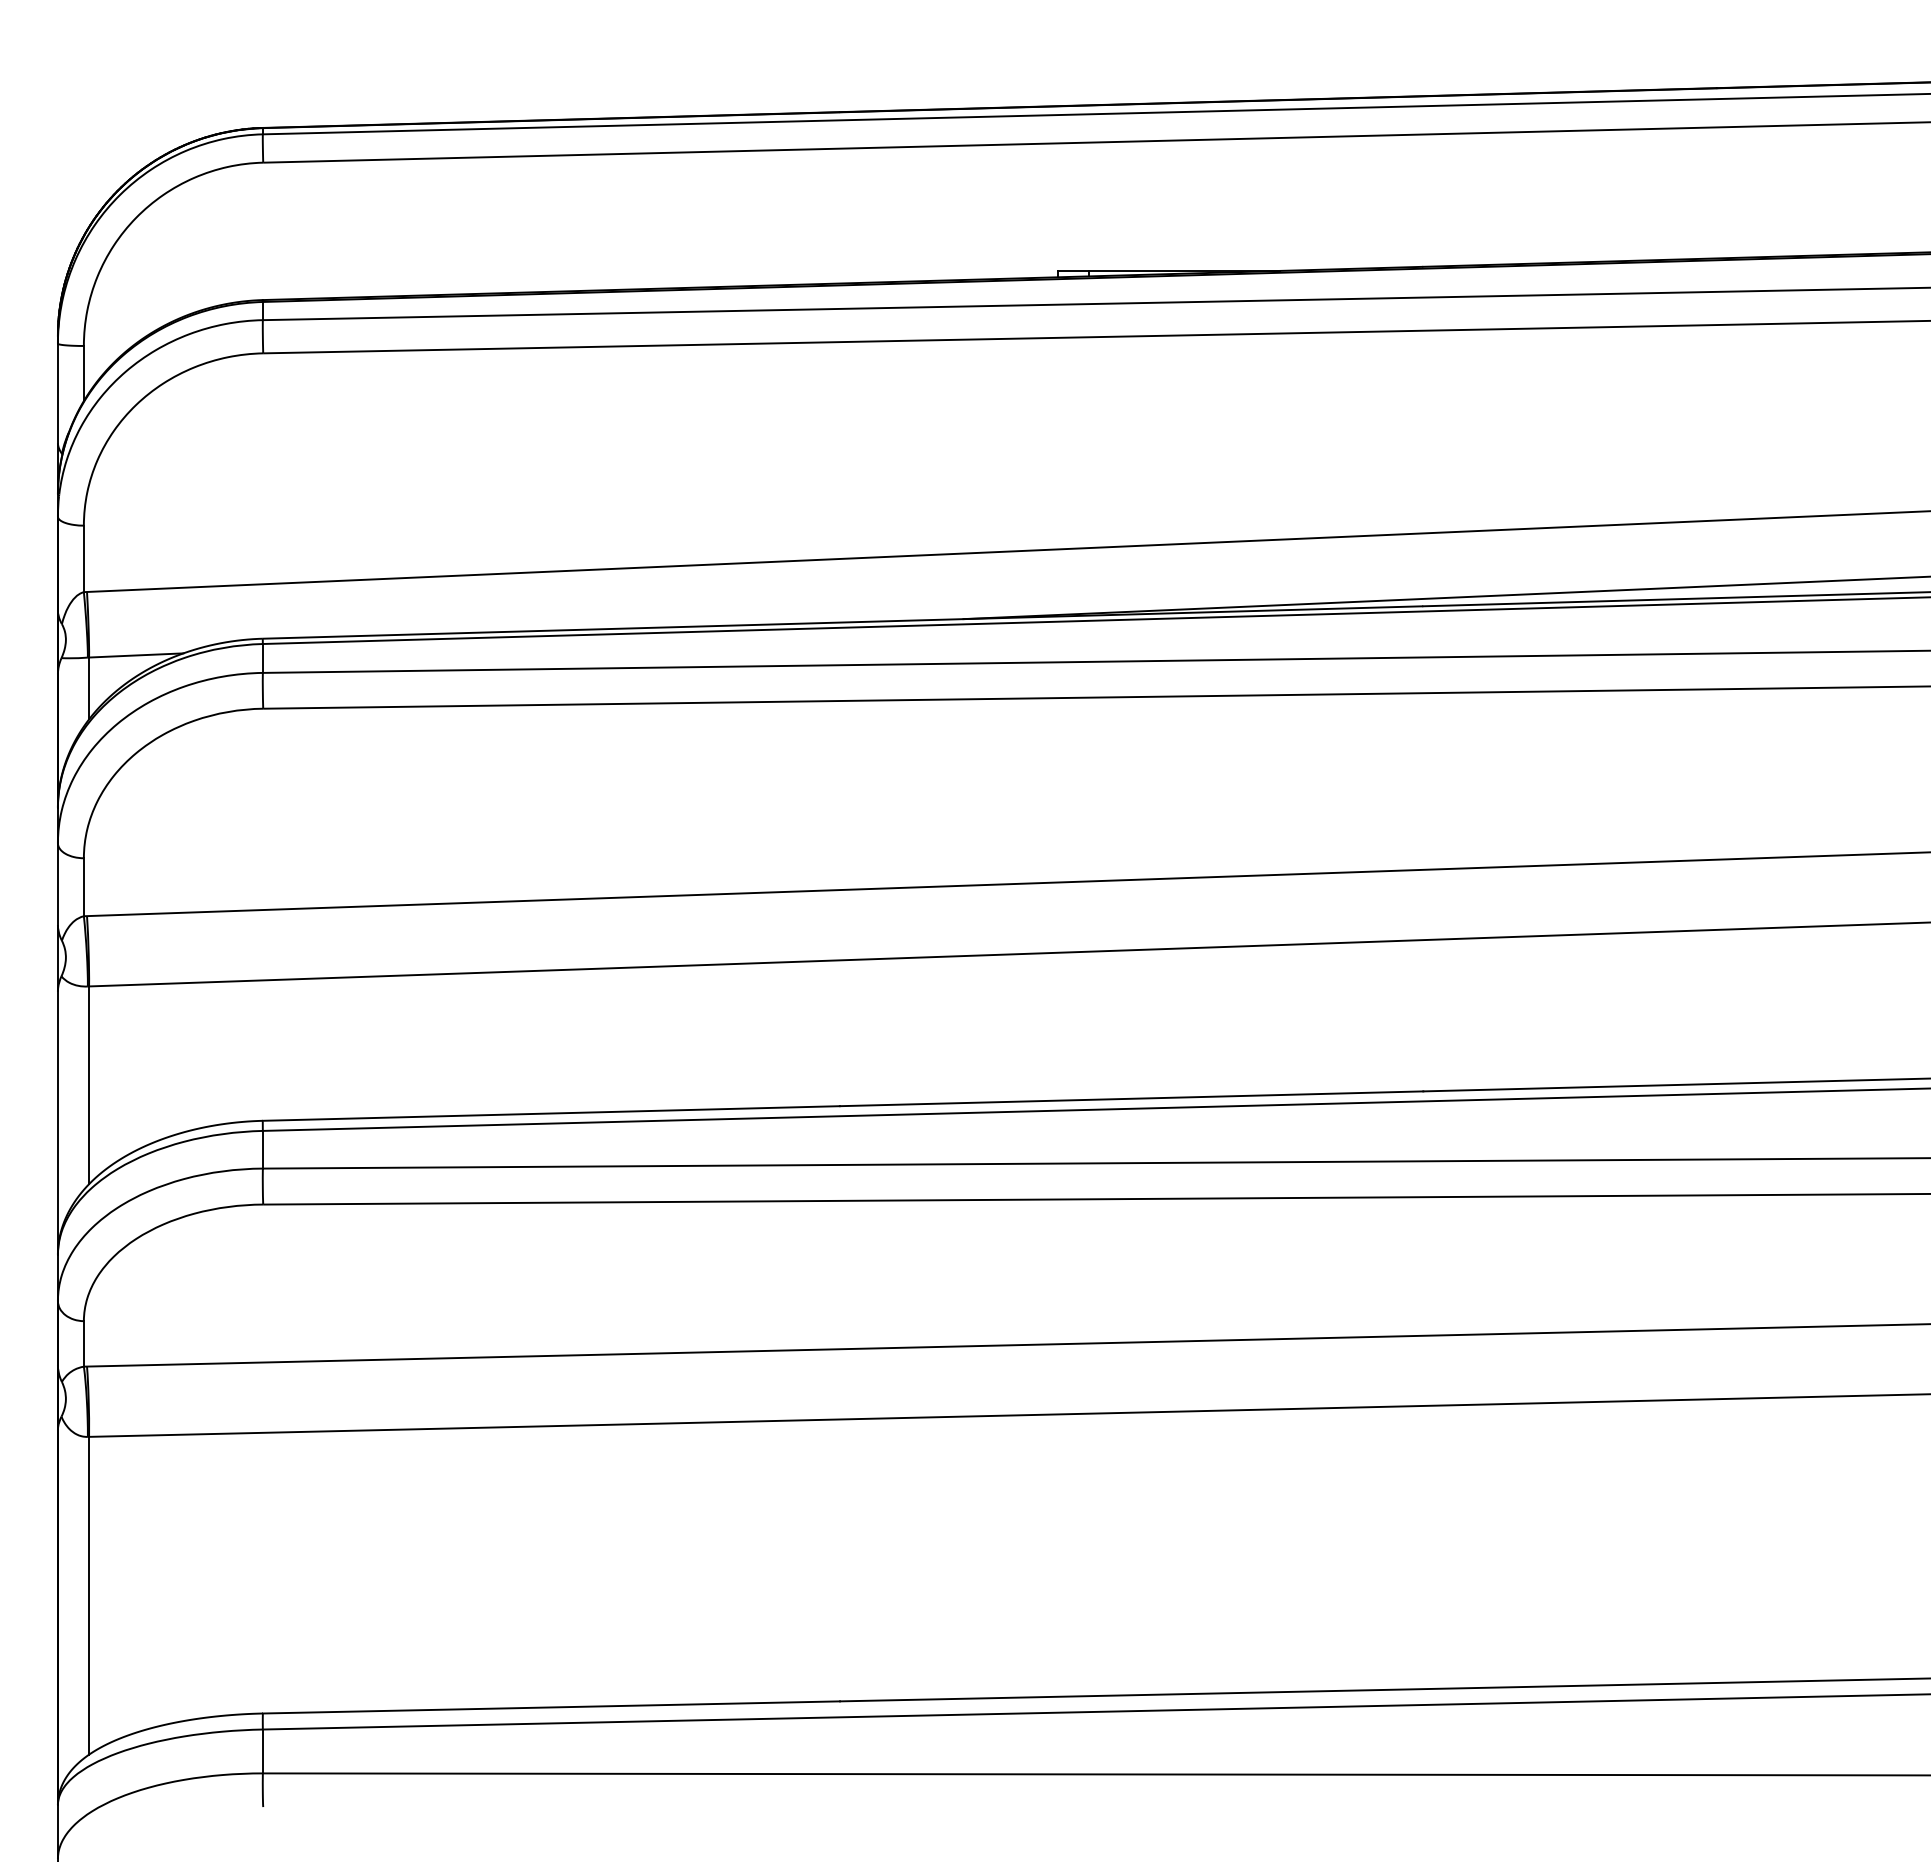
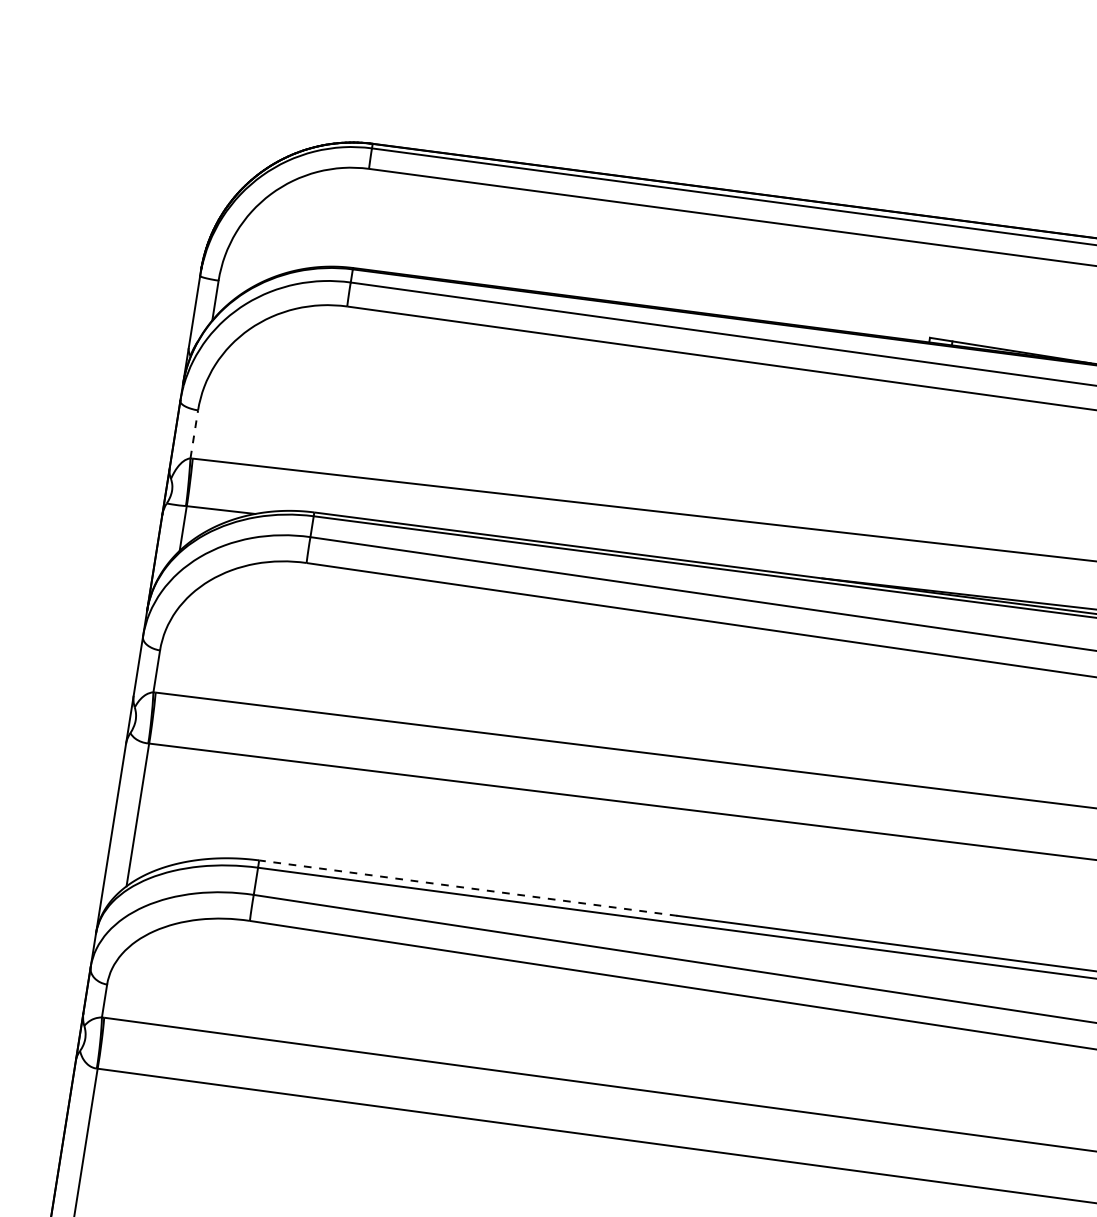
line: (83, 558) -> (194, 434), solid -> dashed
line: (551, 1113) -> (468, 888), solid -> dashed

